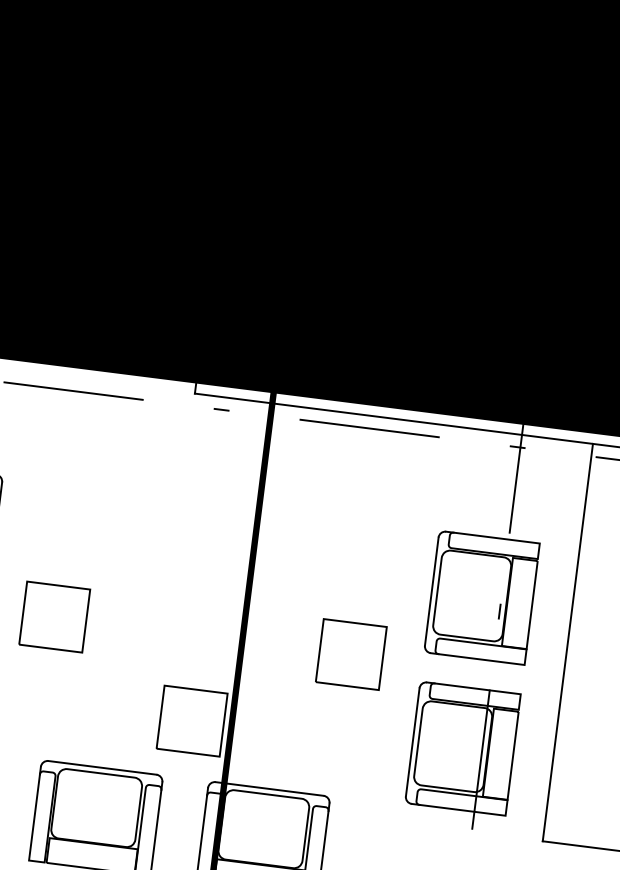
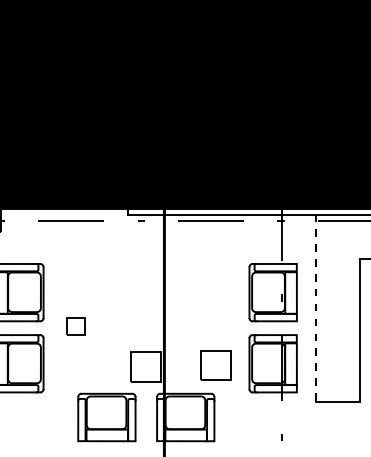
part: (53, 616) -> (75, 326), size x0.6
line: (567, 642) -> (315, 308), solid -> dashed
part: (350, 654) -> (215, 365), moved

